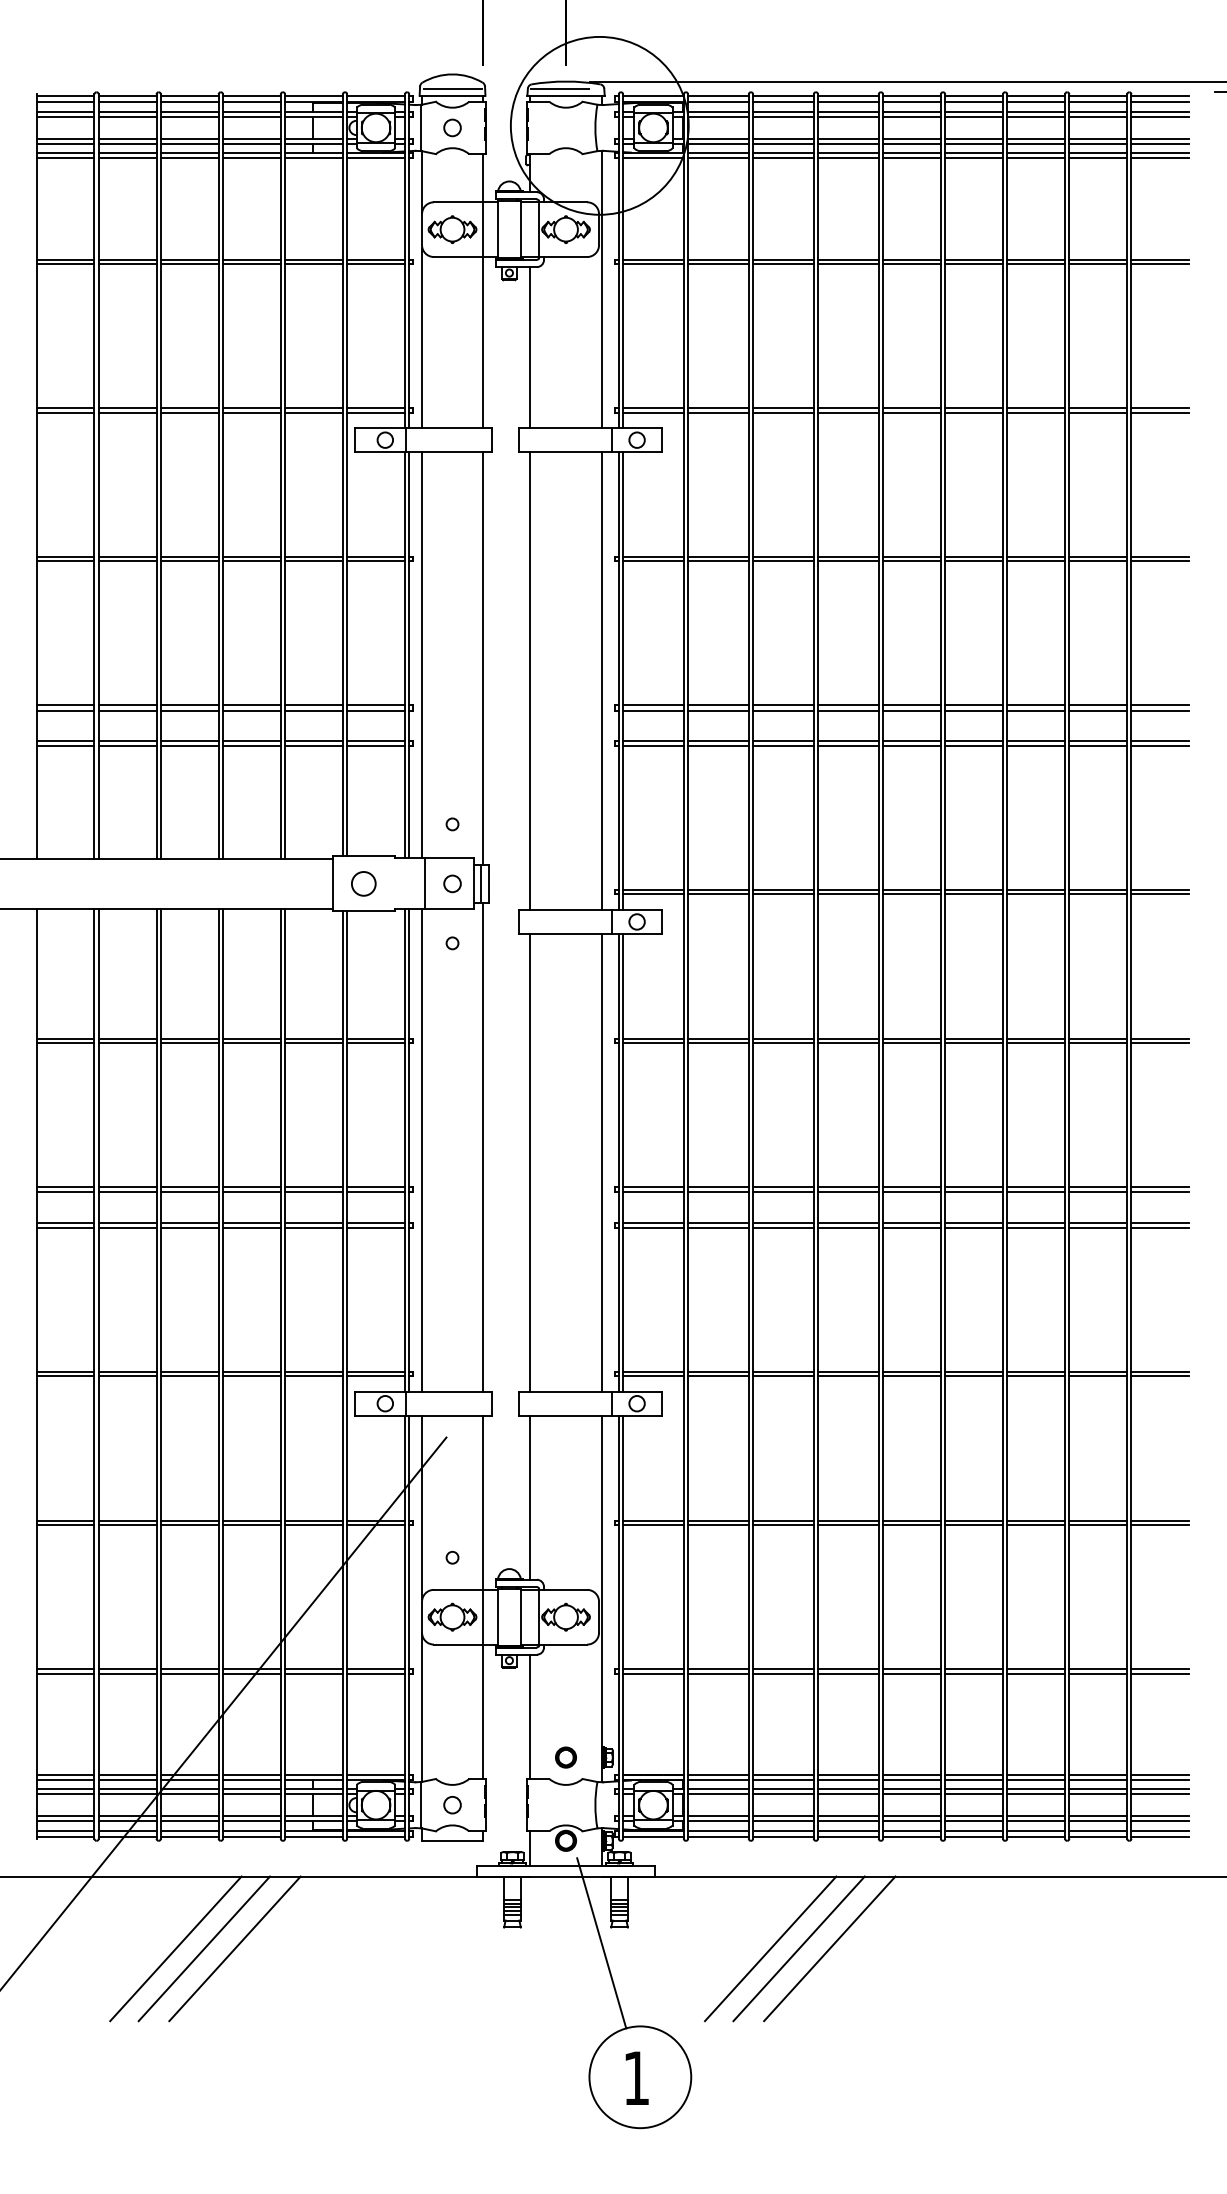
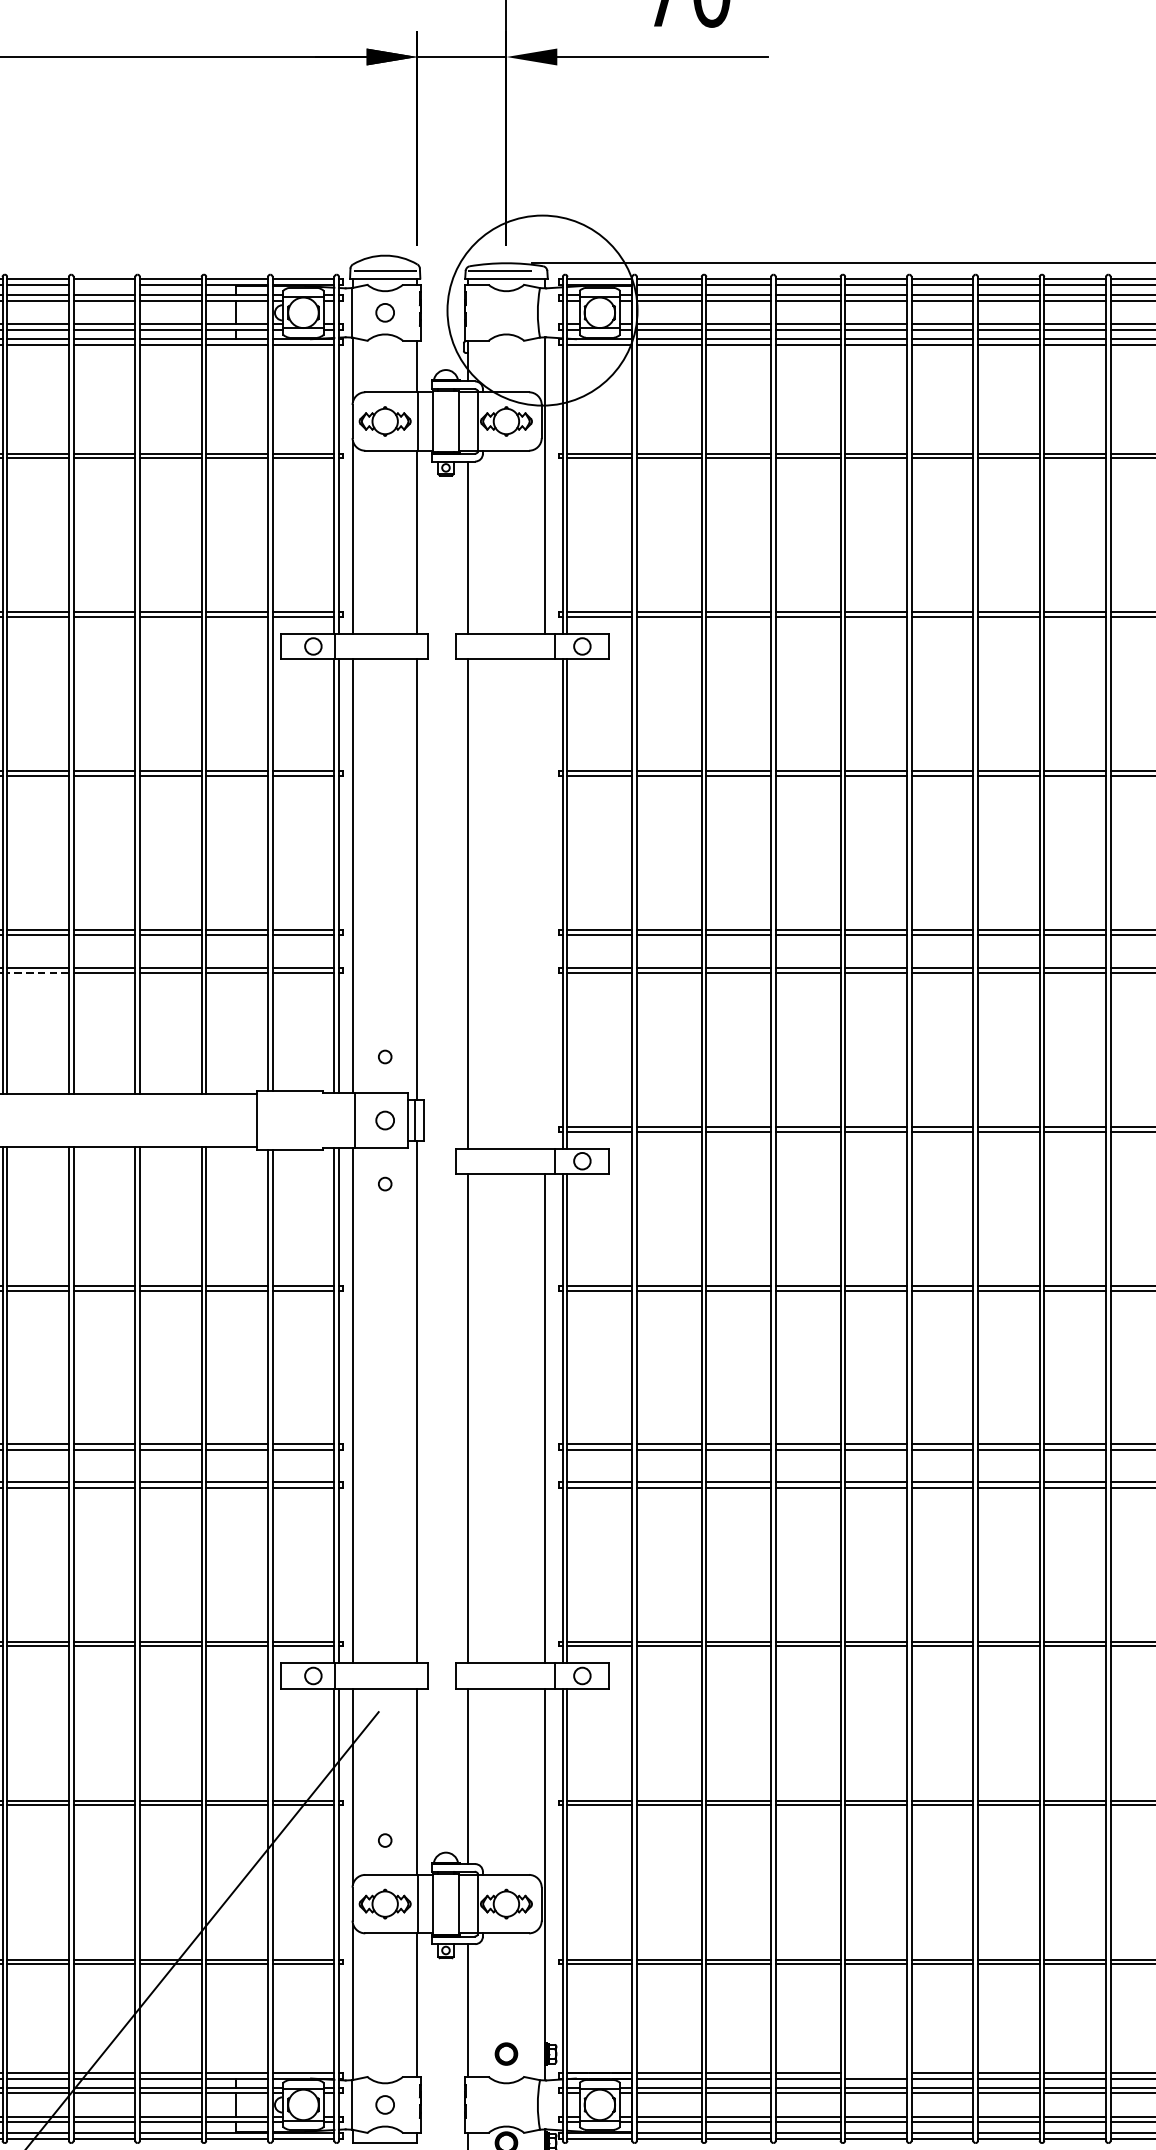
line: (189, 101) -> (104, 284), removed
line: (602, 681) -> (545, 904), removed
line: (127, 746) -> (37, 973), solid -> dashed
circle: (363, 883) -> (290, 1120), removed
line: (911, 1775) -> (875, 2073), removed

